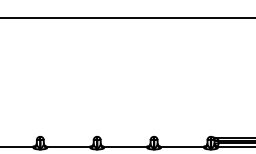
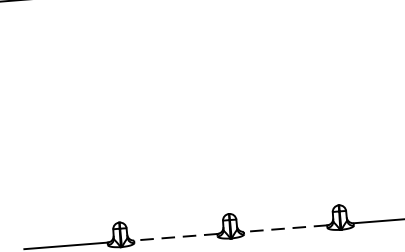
line: (68, 146) -> (175, 237), solid -> dashed
line: (125, 146) -> (285, 228), solid -> dashed

